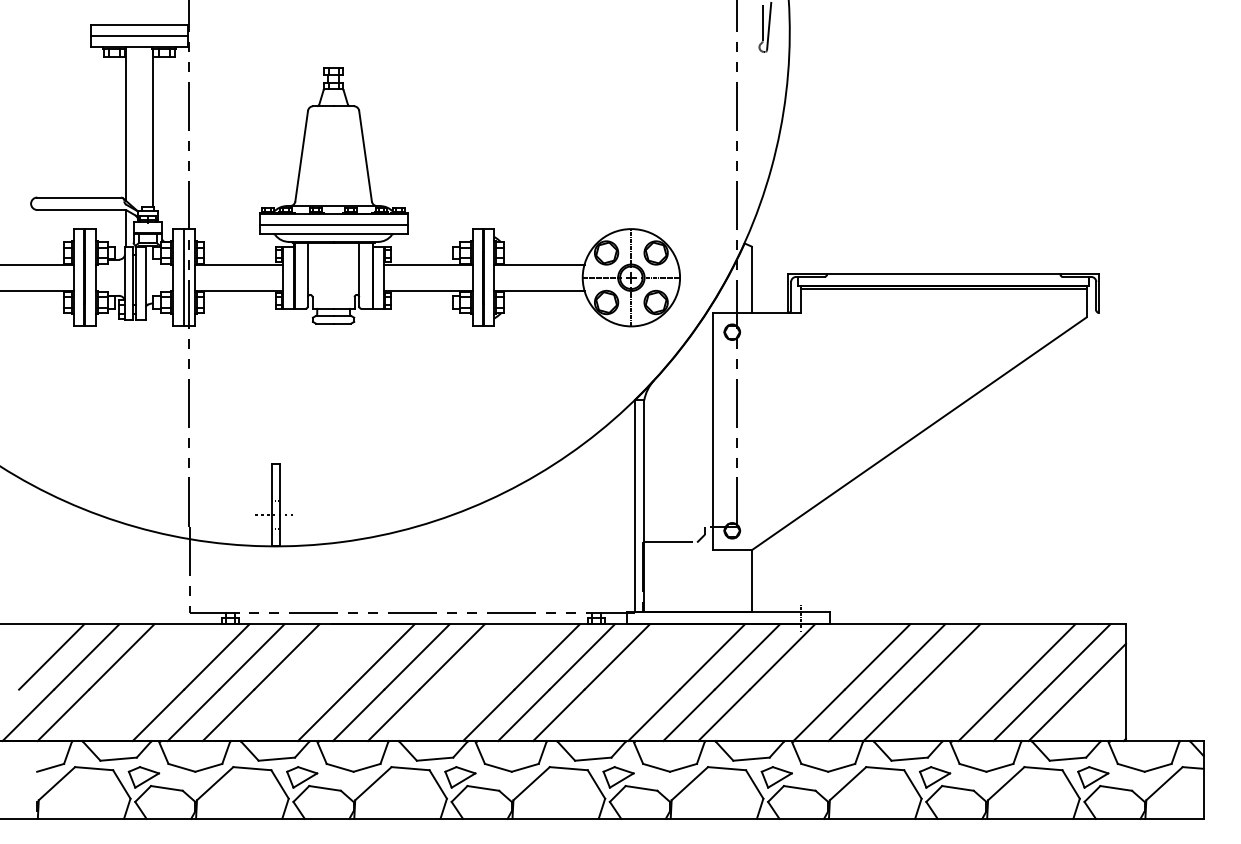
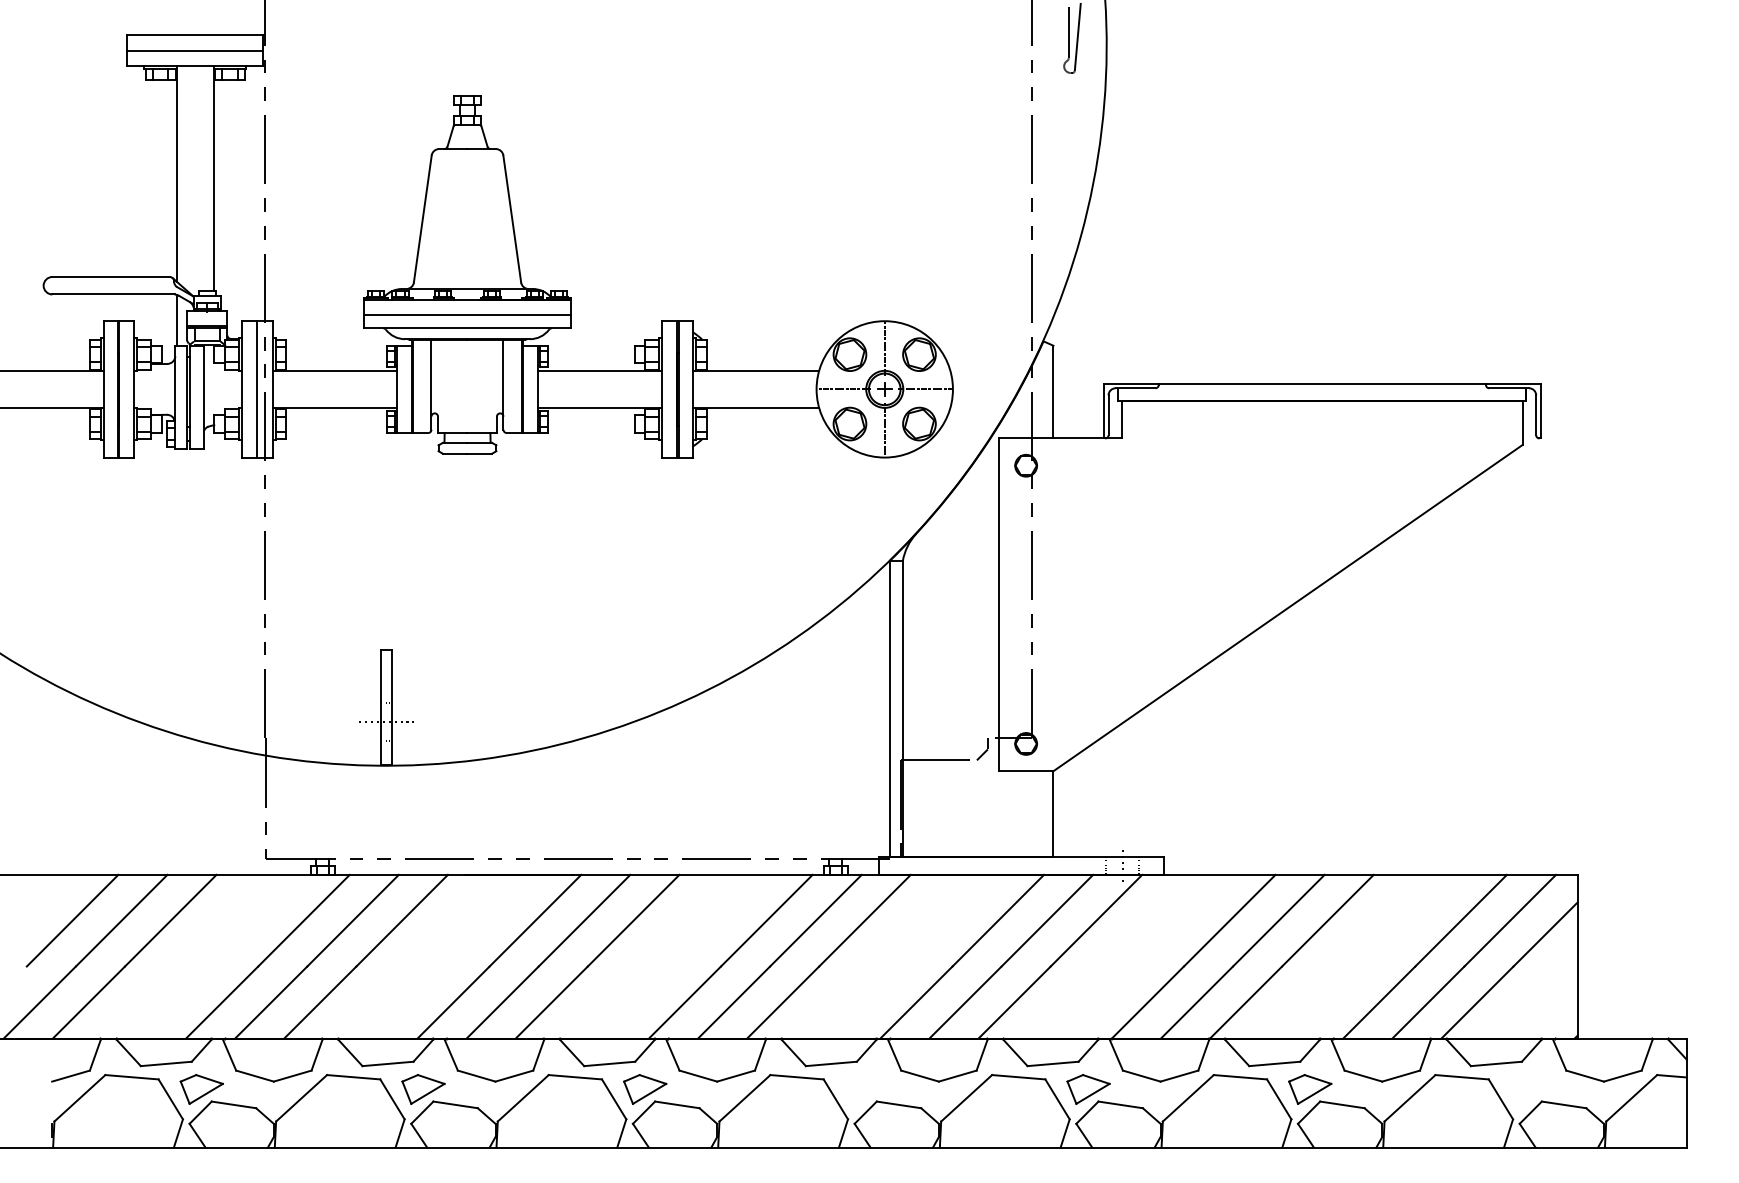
line: (943, 288) -> (1322, 404), removed
part: (618, 777) -> (866, 1089), removed
part: (1092, 777) -> (1531, 1089), removed

